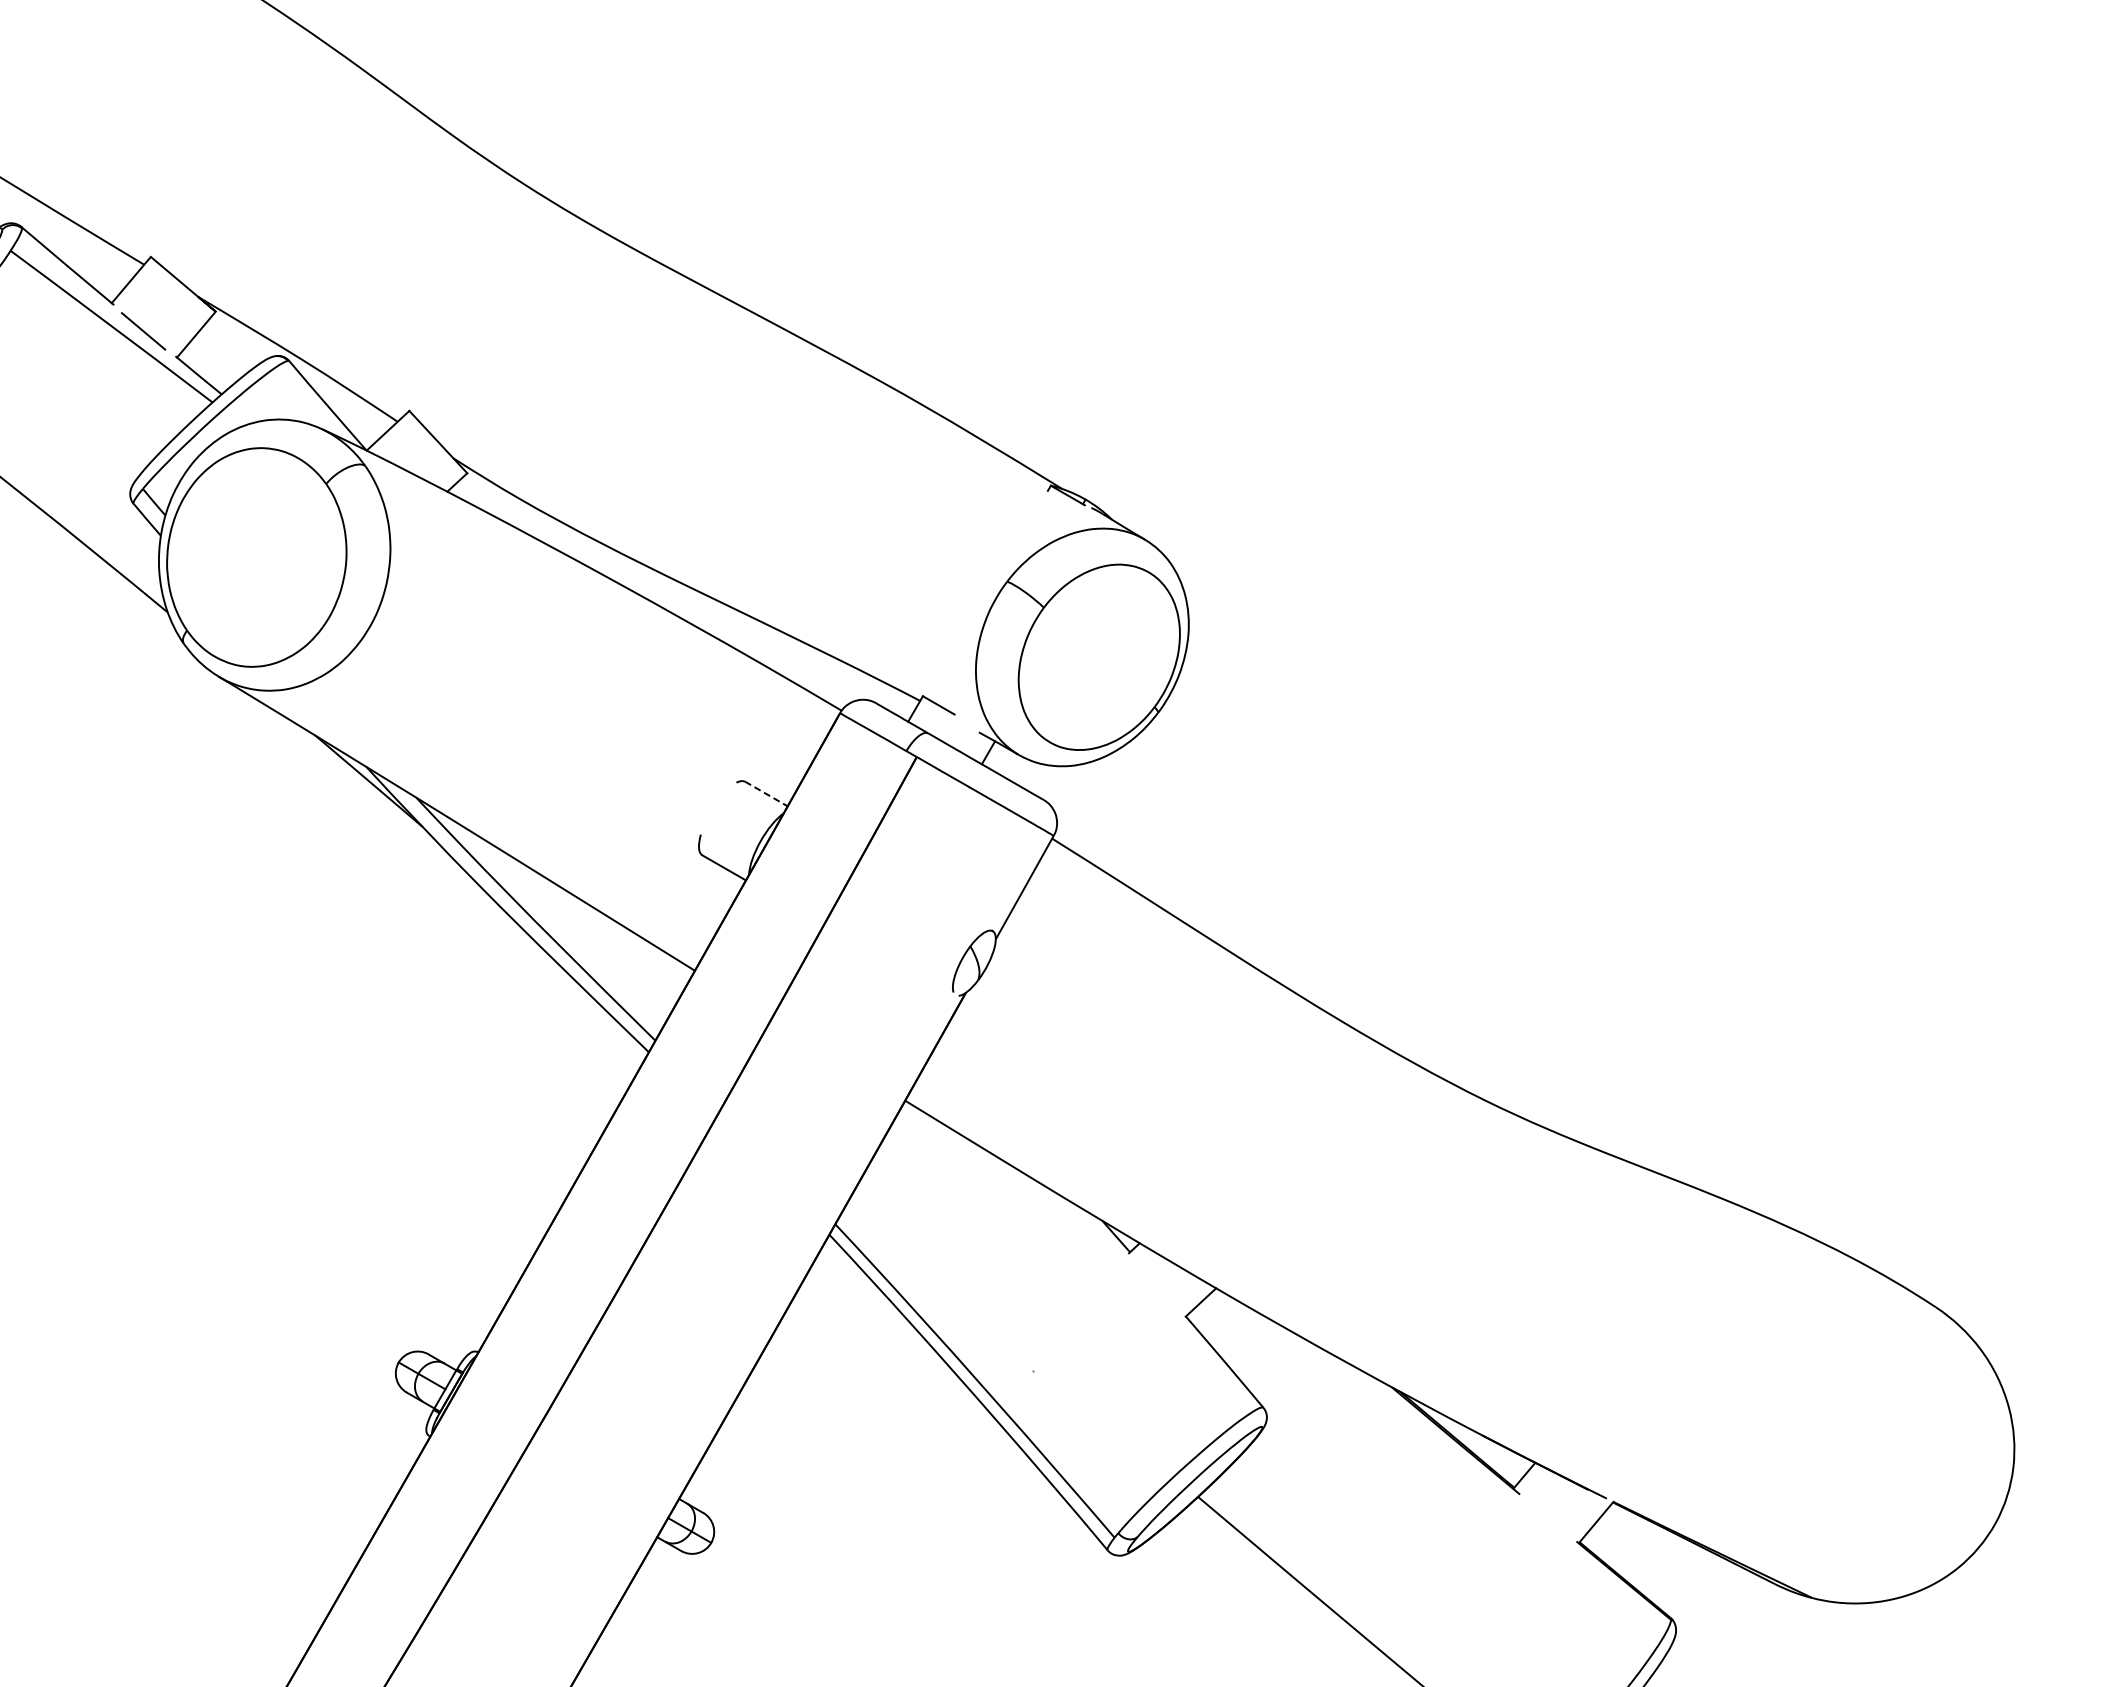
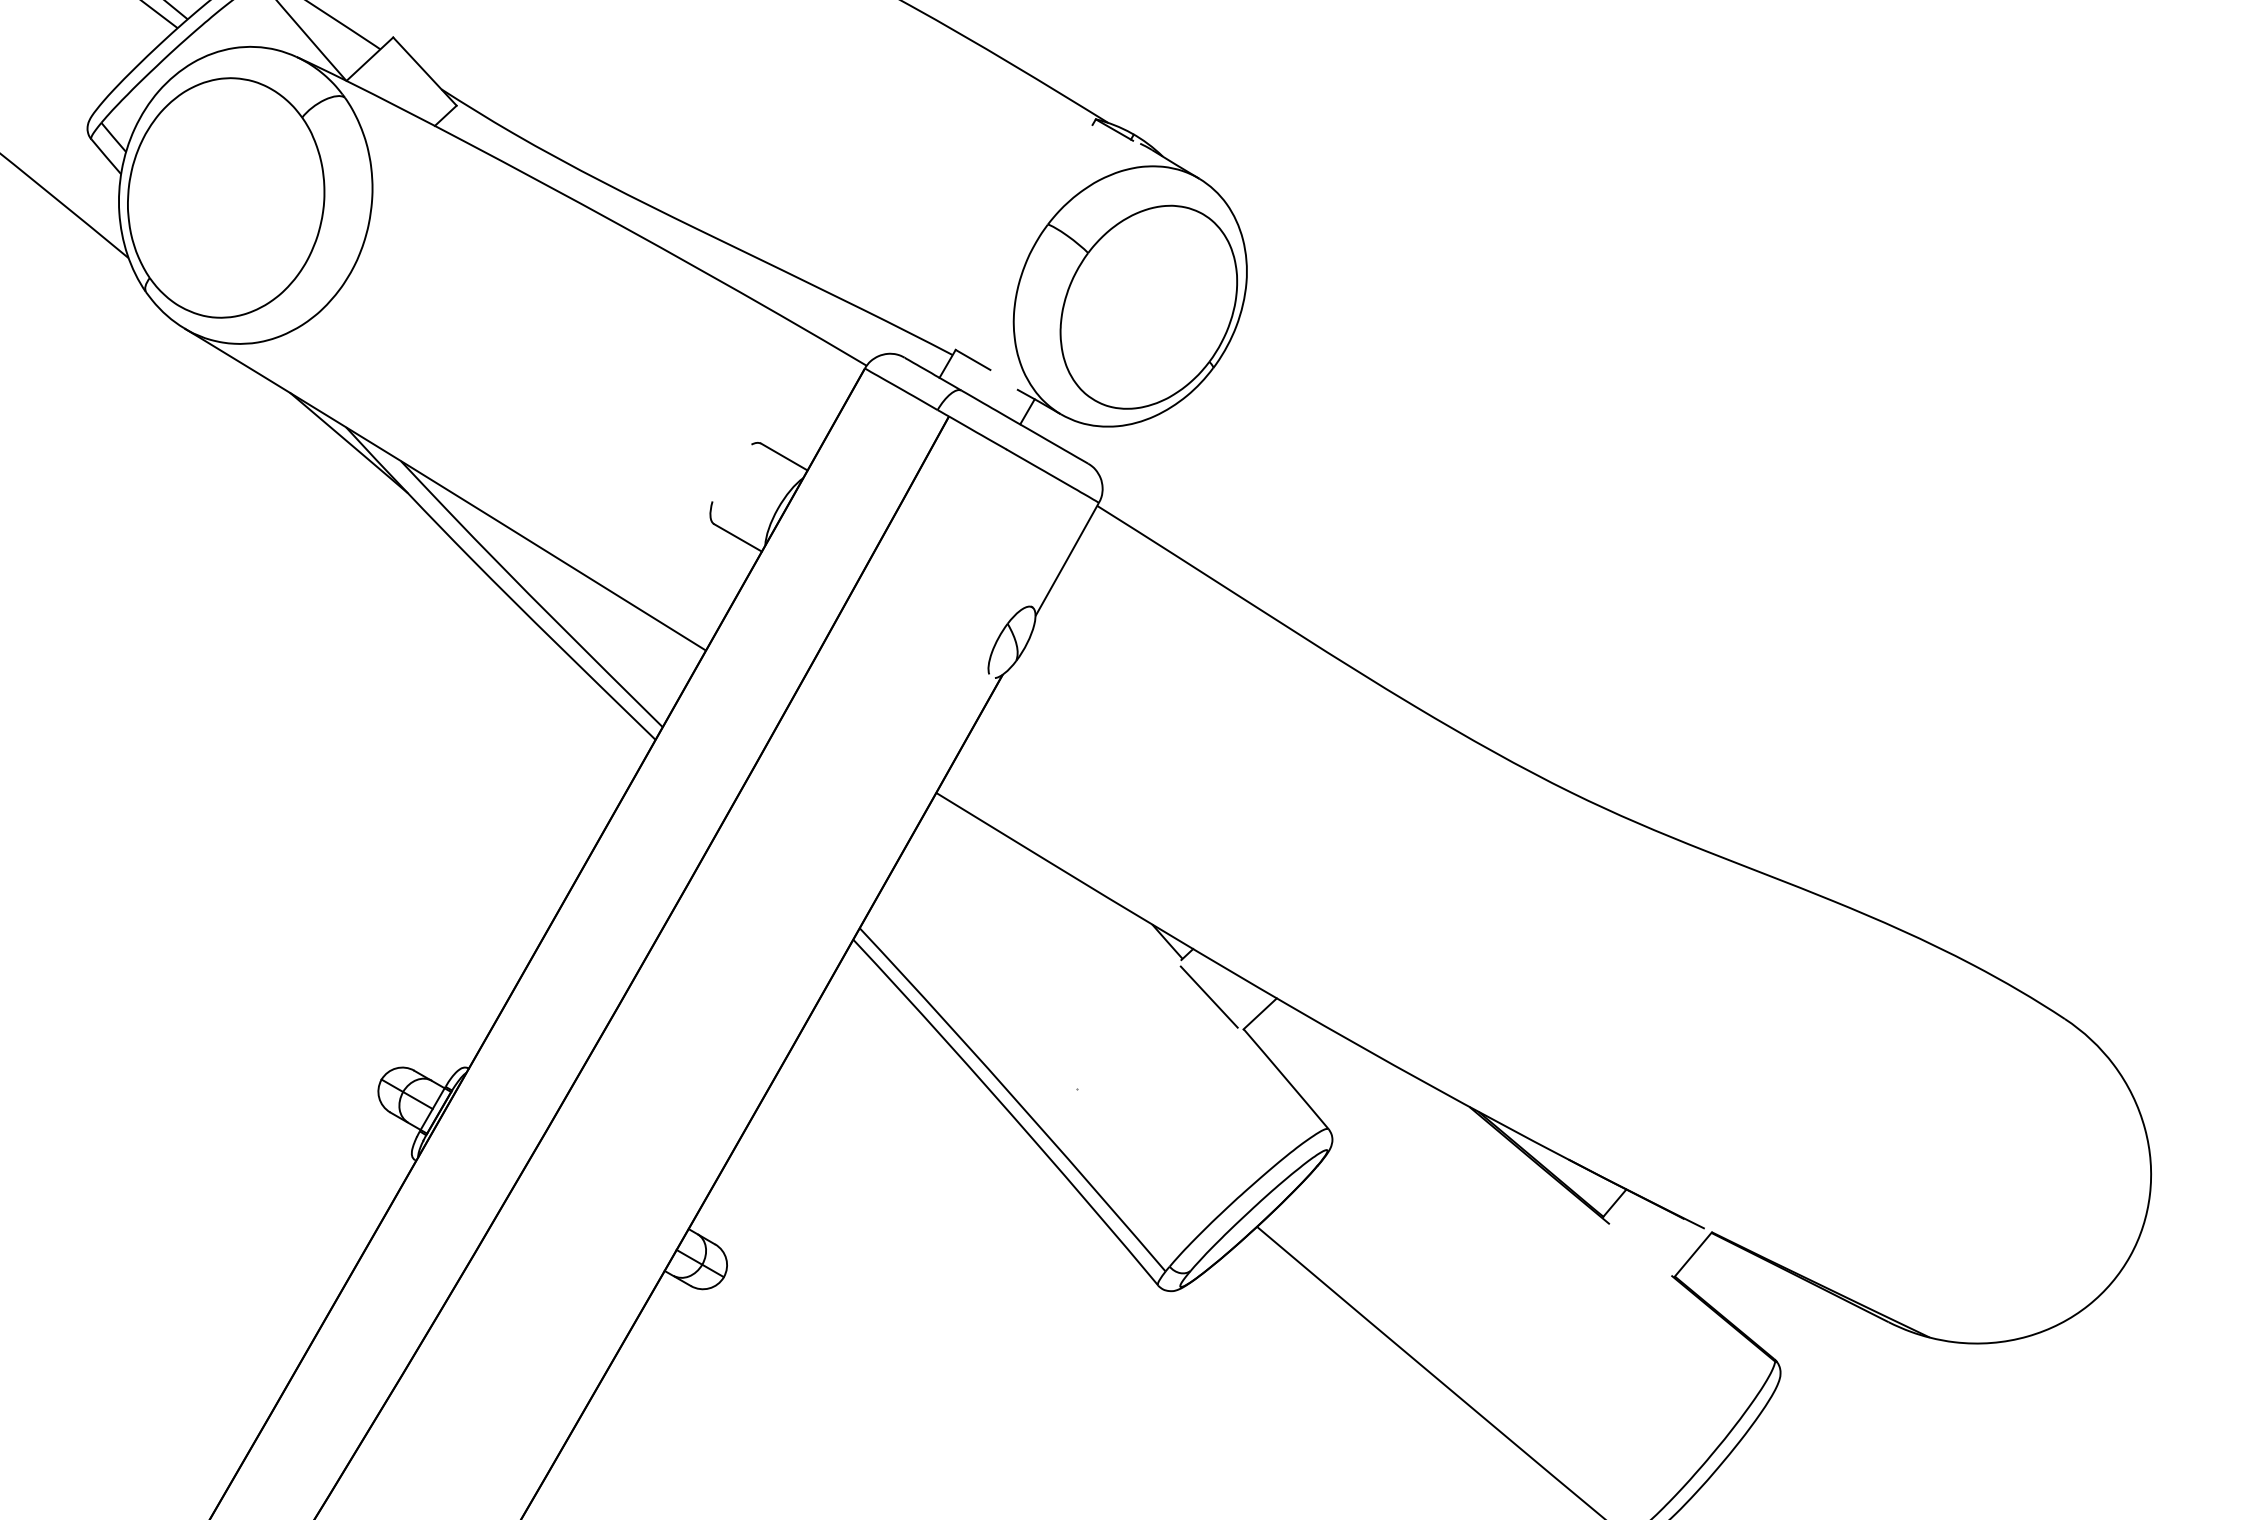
line: (766, 793) -> (784, 456), dashed -> solid
line: (1154, 1287) -> (1209, 997), added

